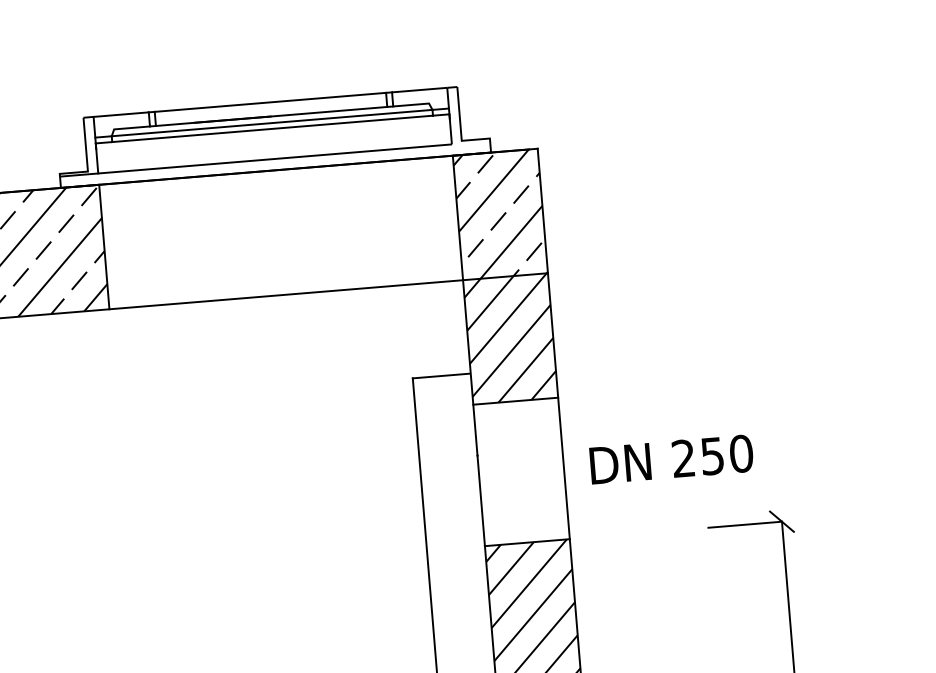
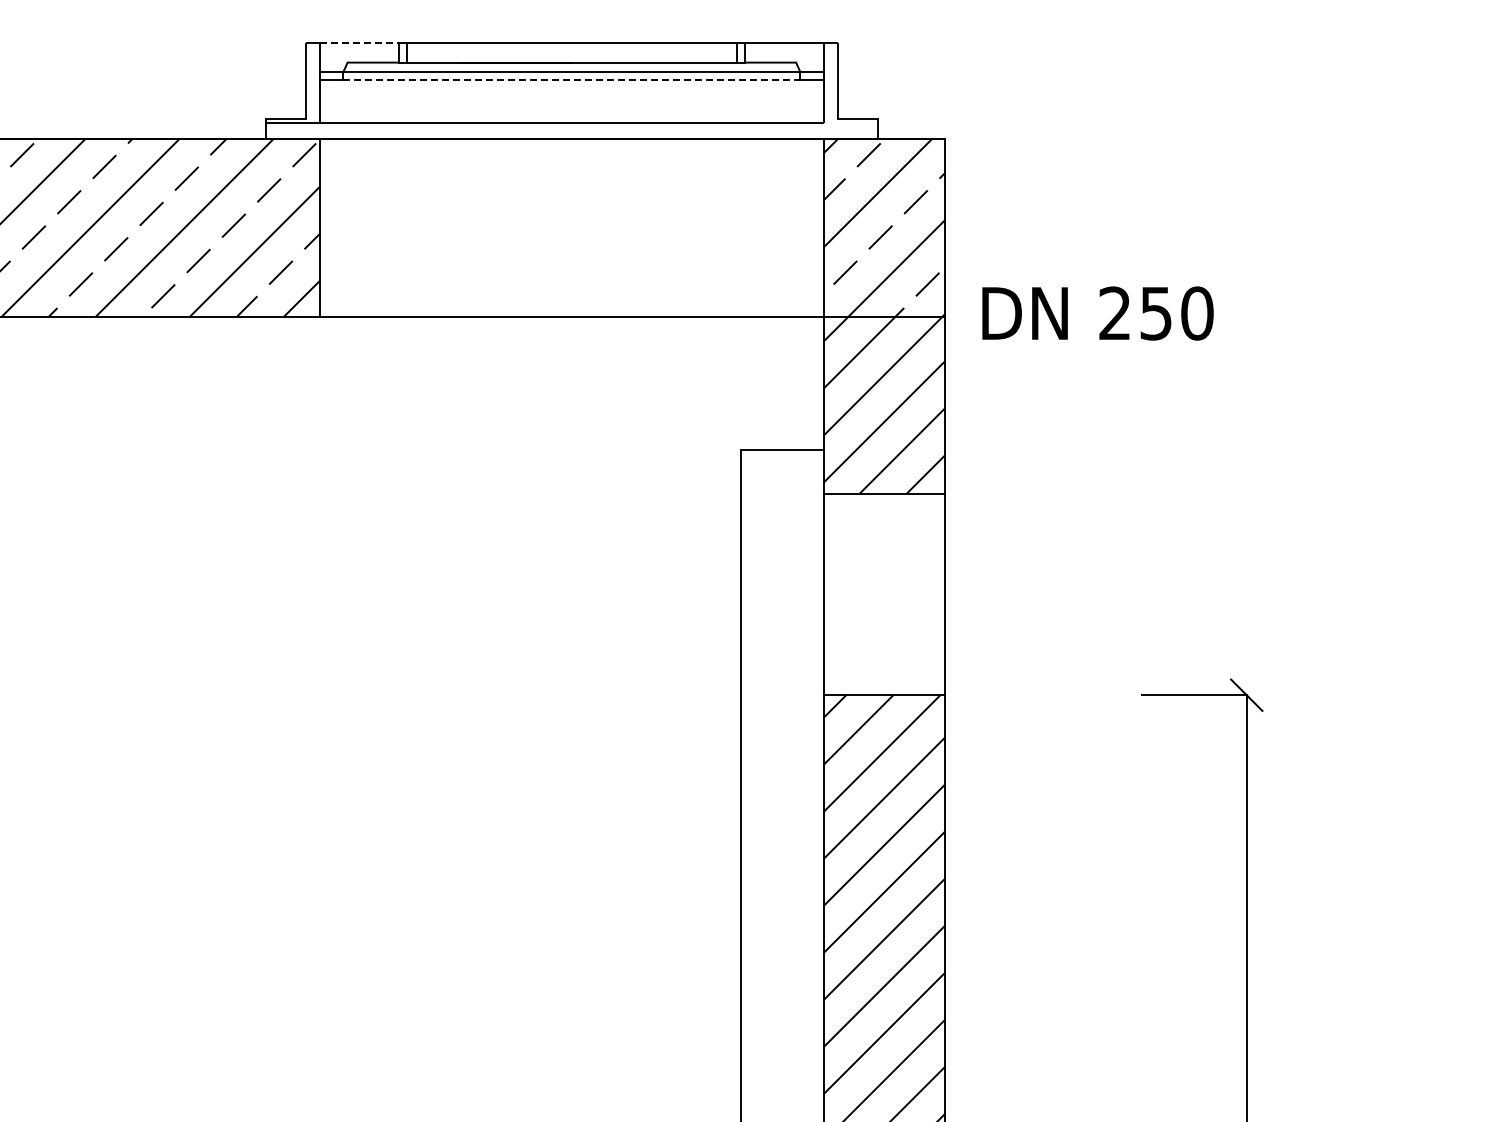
line: (121, 114) -> (359, 42), solid -> dashed
line: (273, 129) -> (572, 80), solid -> dashed
text: (671, 459) -> (1097, 313), moved

